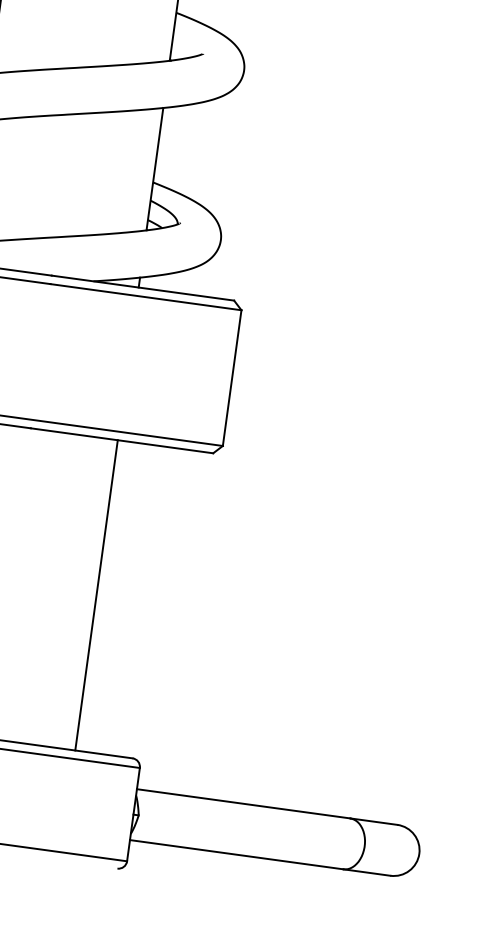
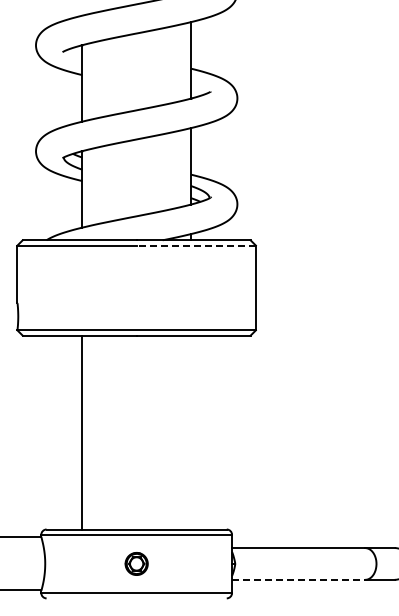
line: (146, 297) -> (196, 245), solid -> dashed
line: (95, 595) -> (190, 432), removed
line: (236, 854) -> (298, 579), solid -> dashed

